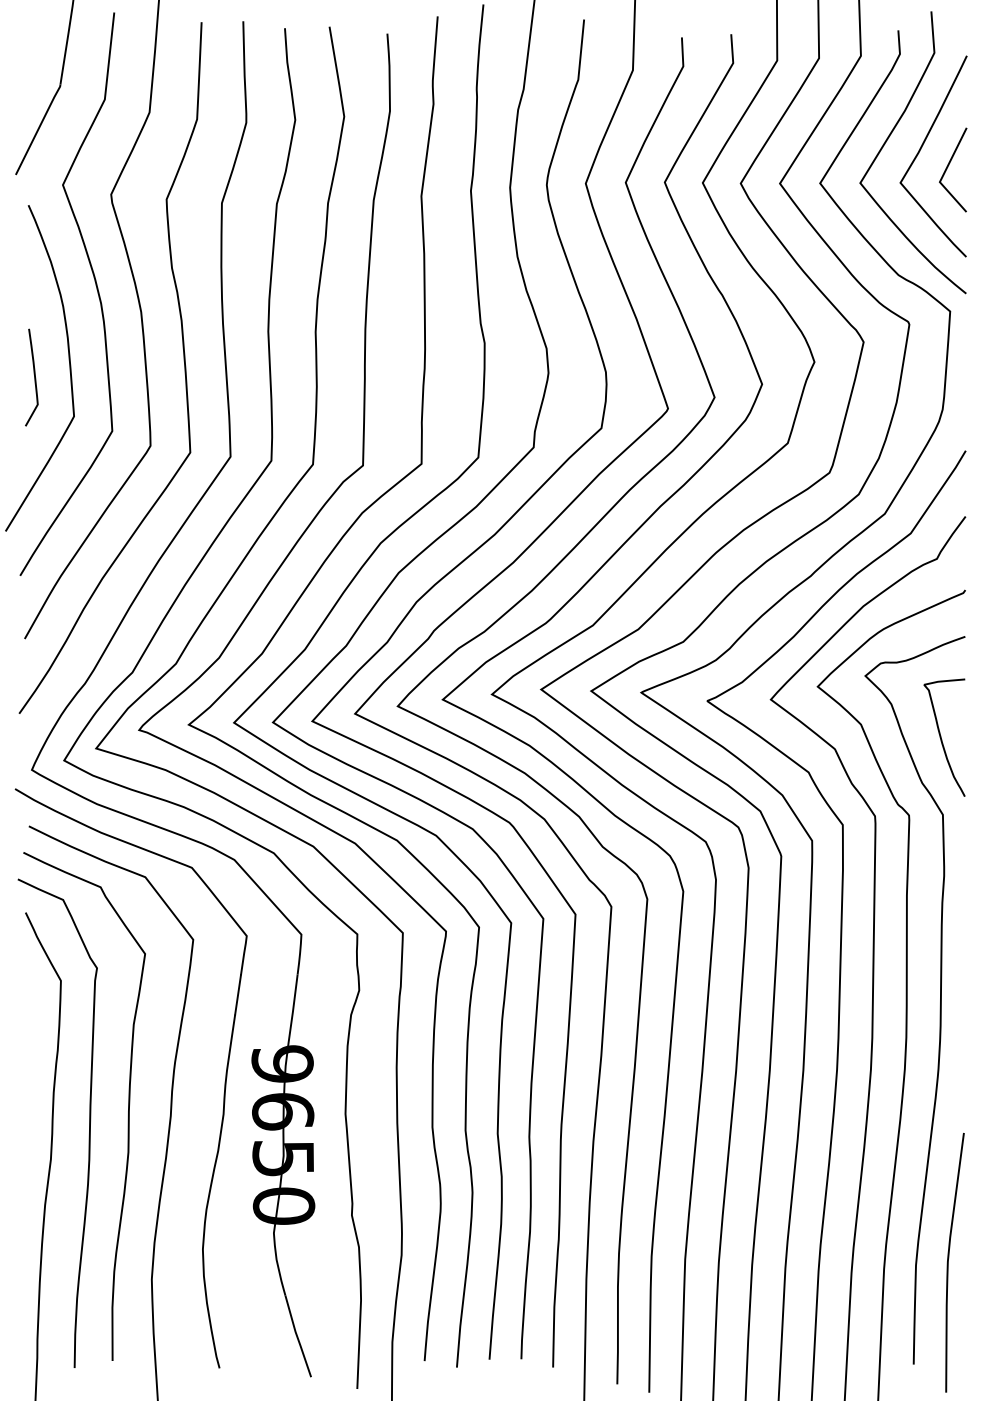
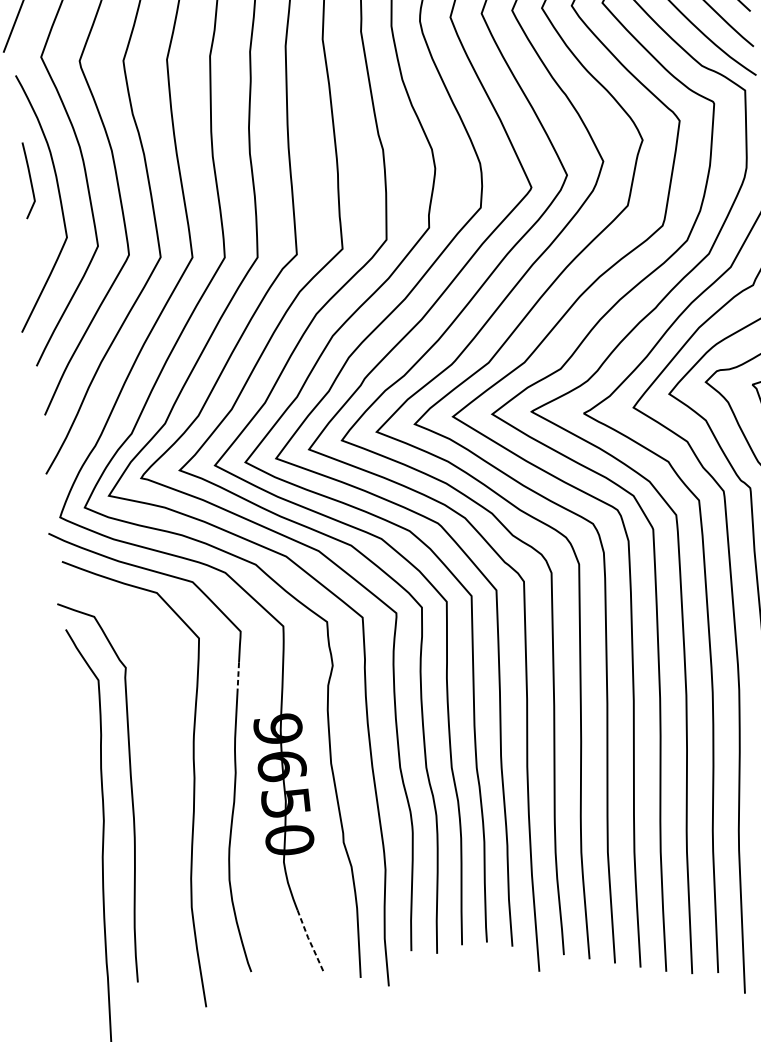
curve: (34, 377) -> (30, 180), moved
line: (238, 994) -> (238, 677), solid -> dashed
curve: (128, 1106) -> (160, 773), removed
line: (297, 1337) -> (310, 942), solid -> dashed

